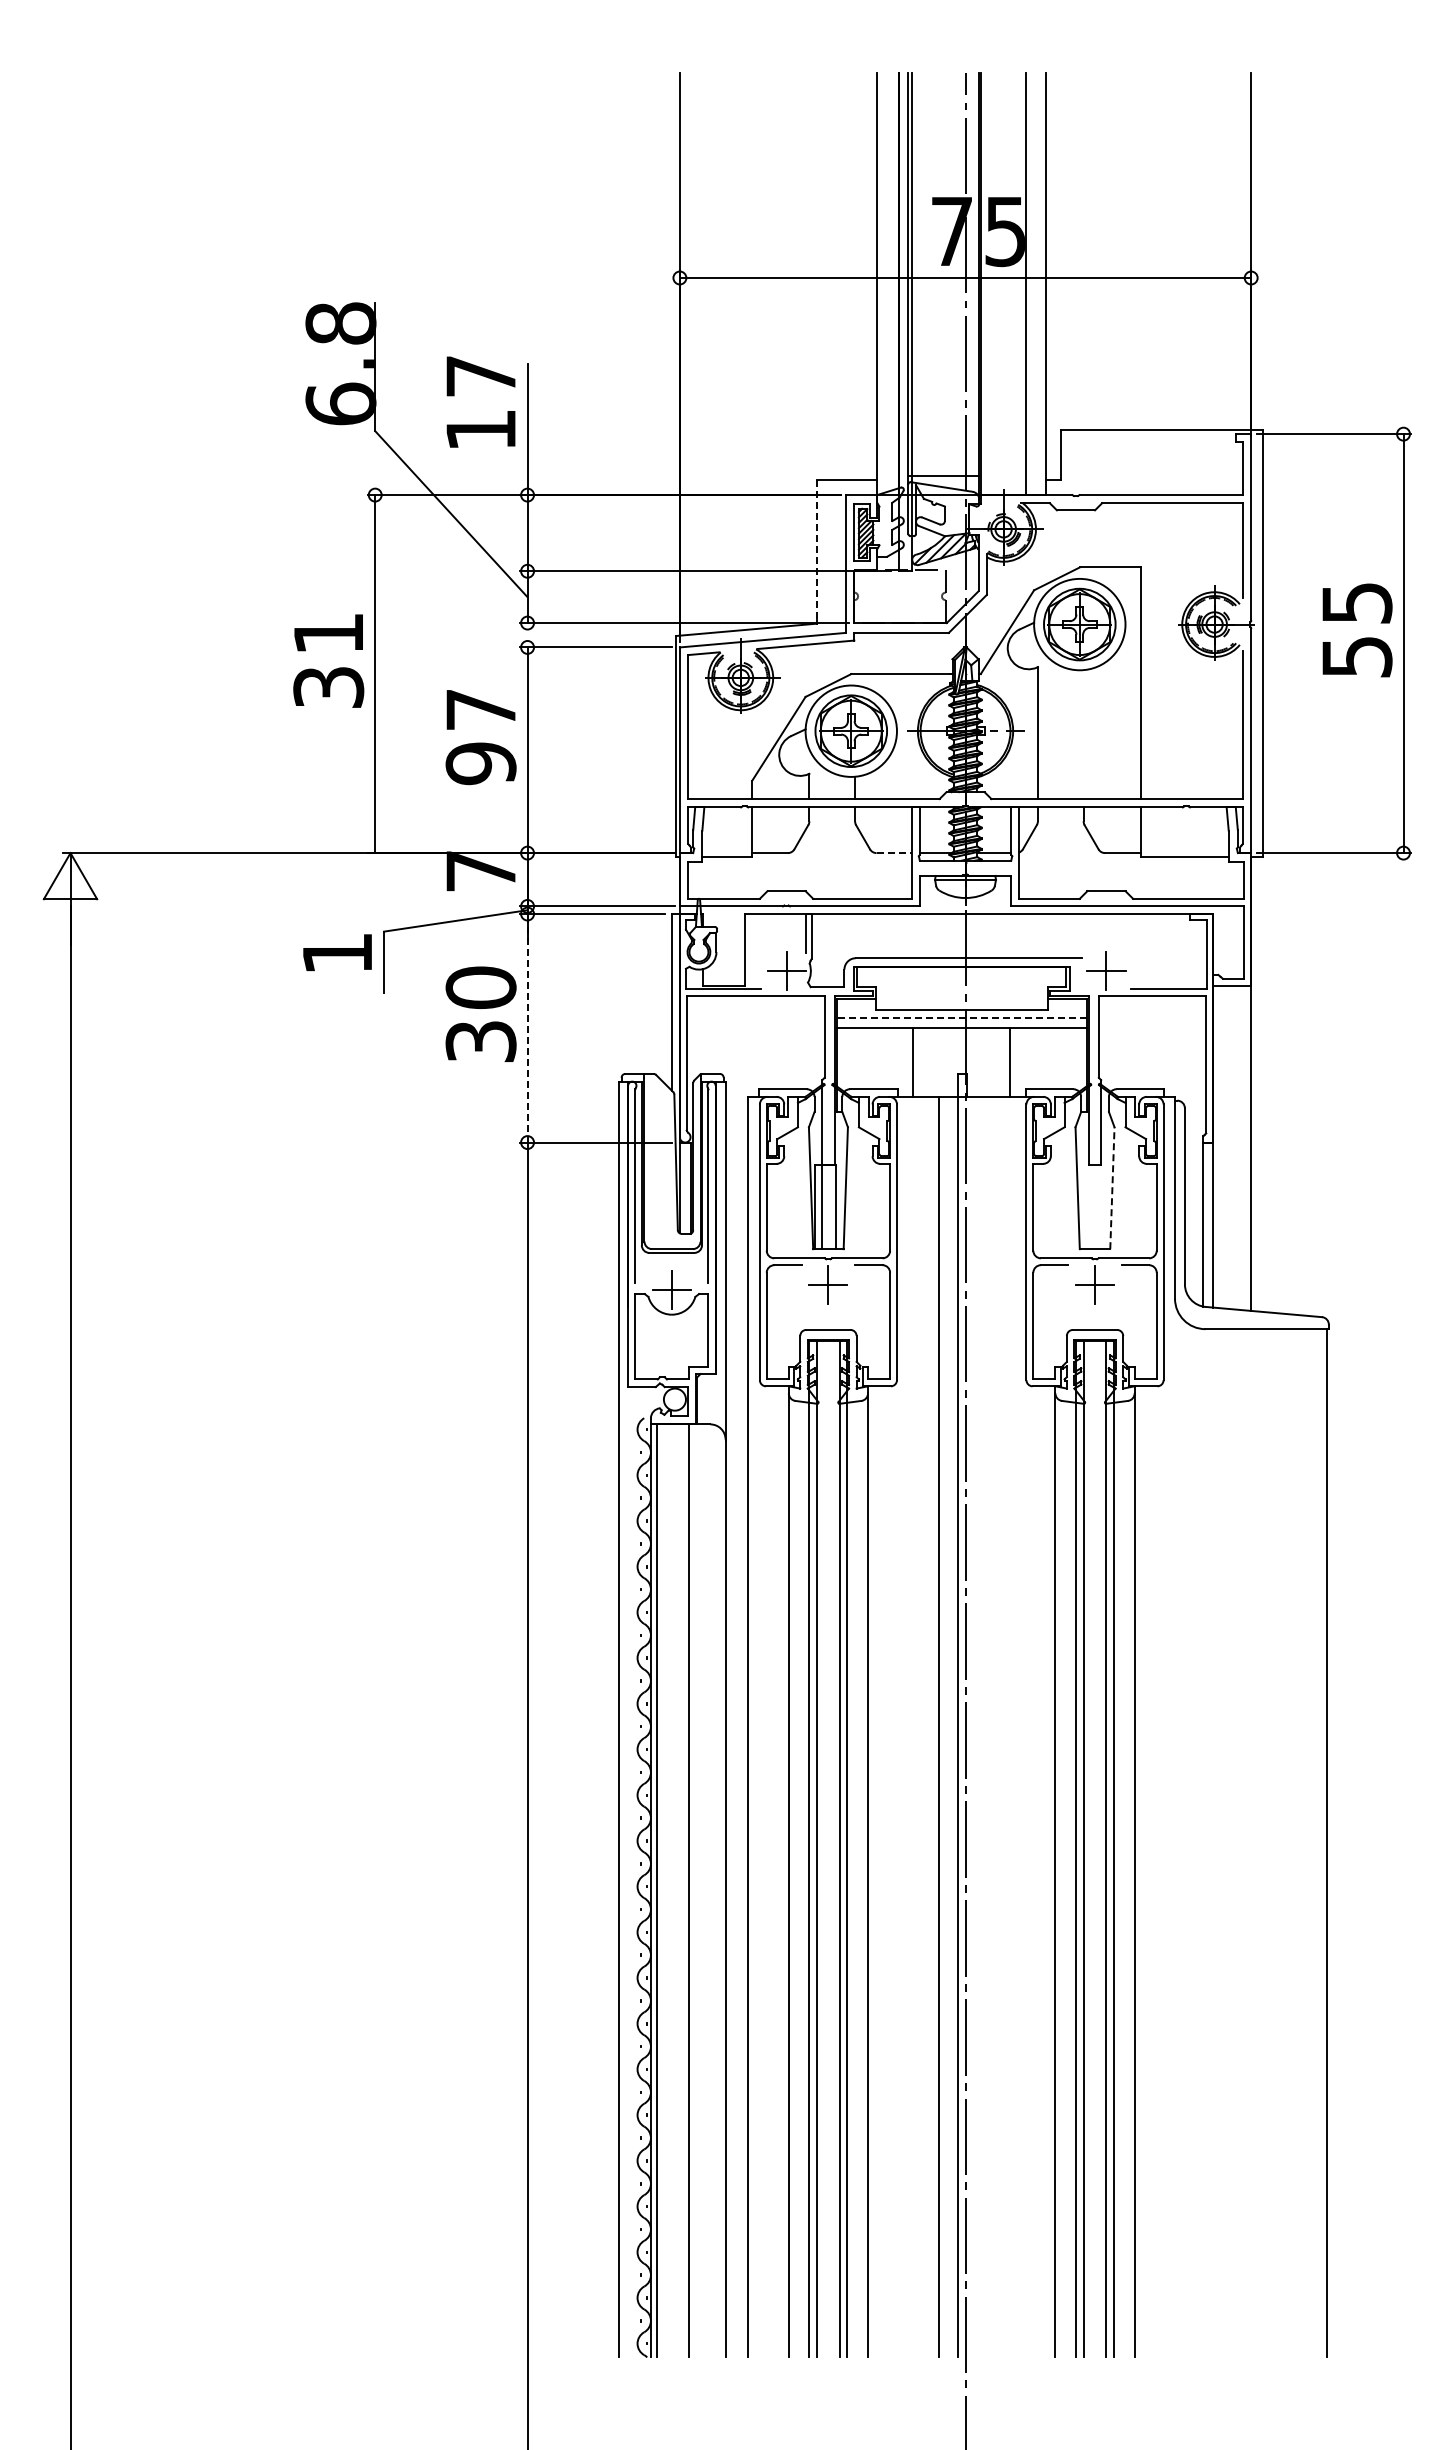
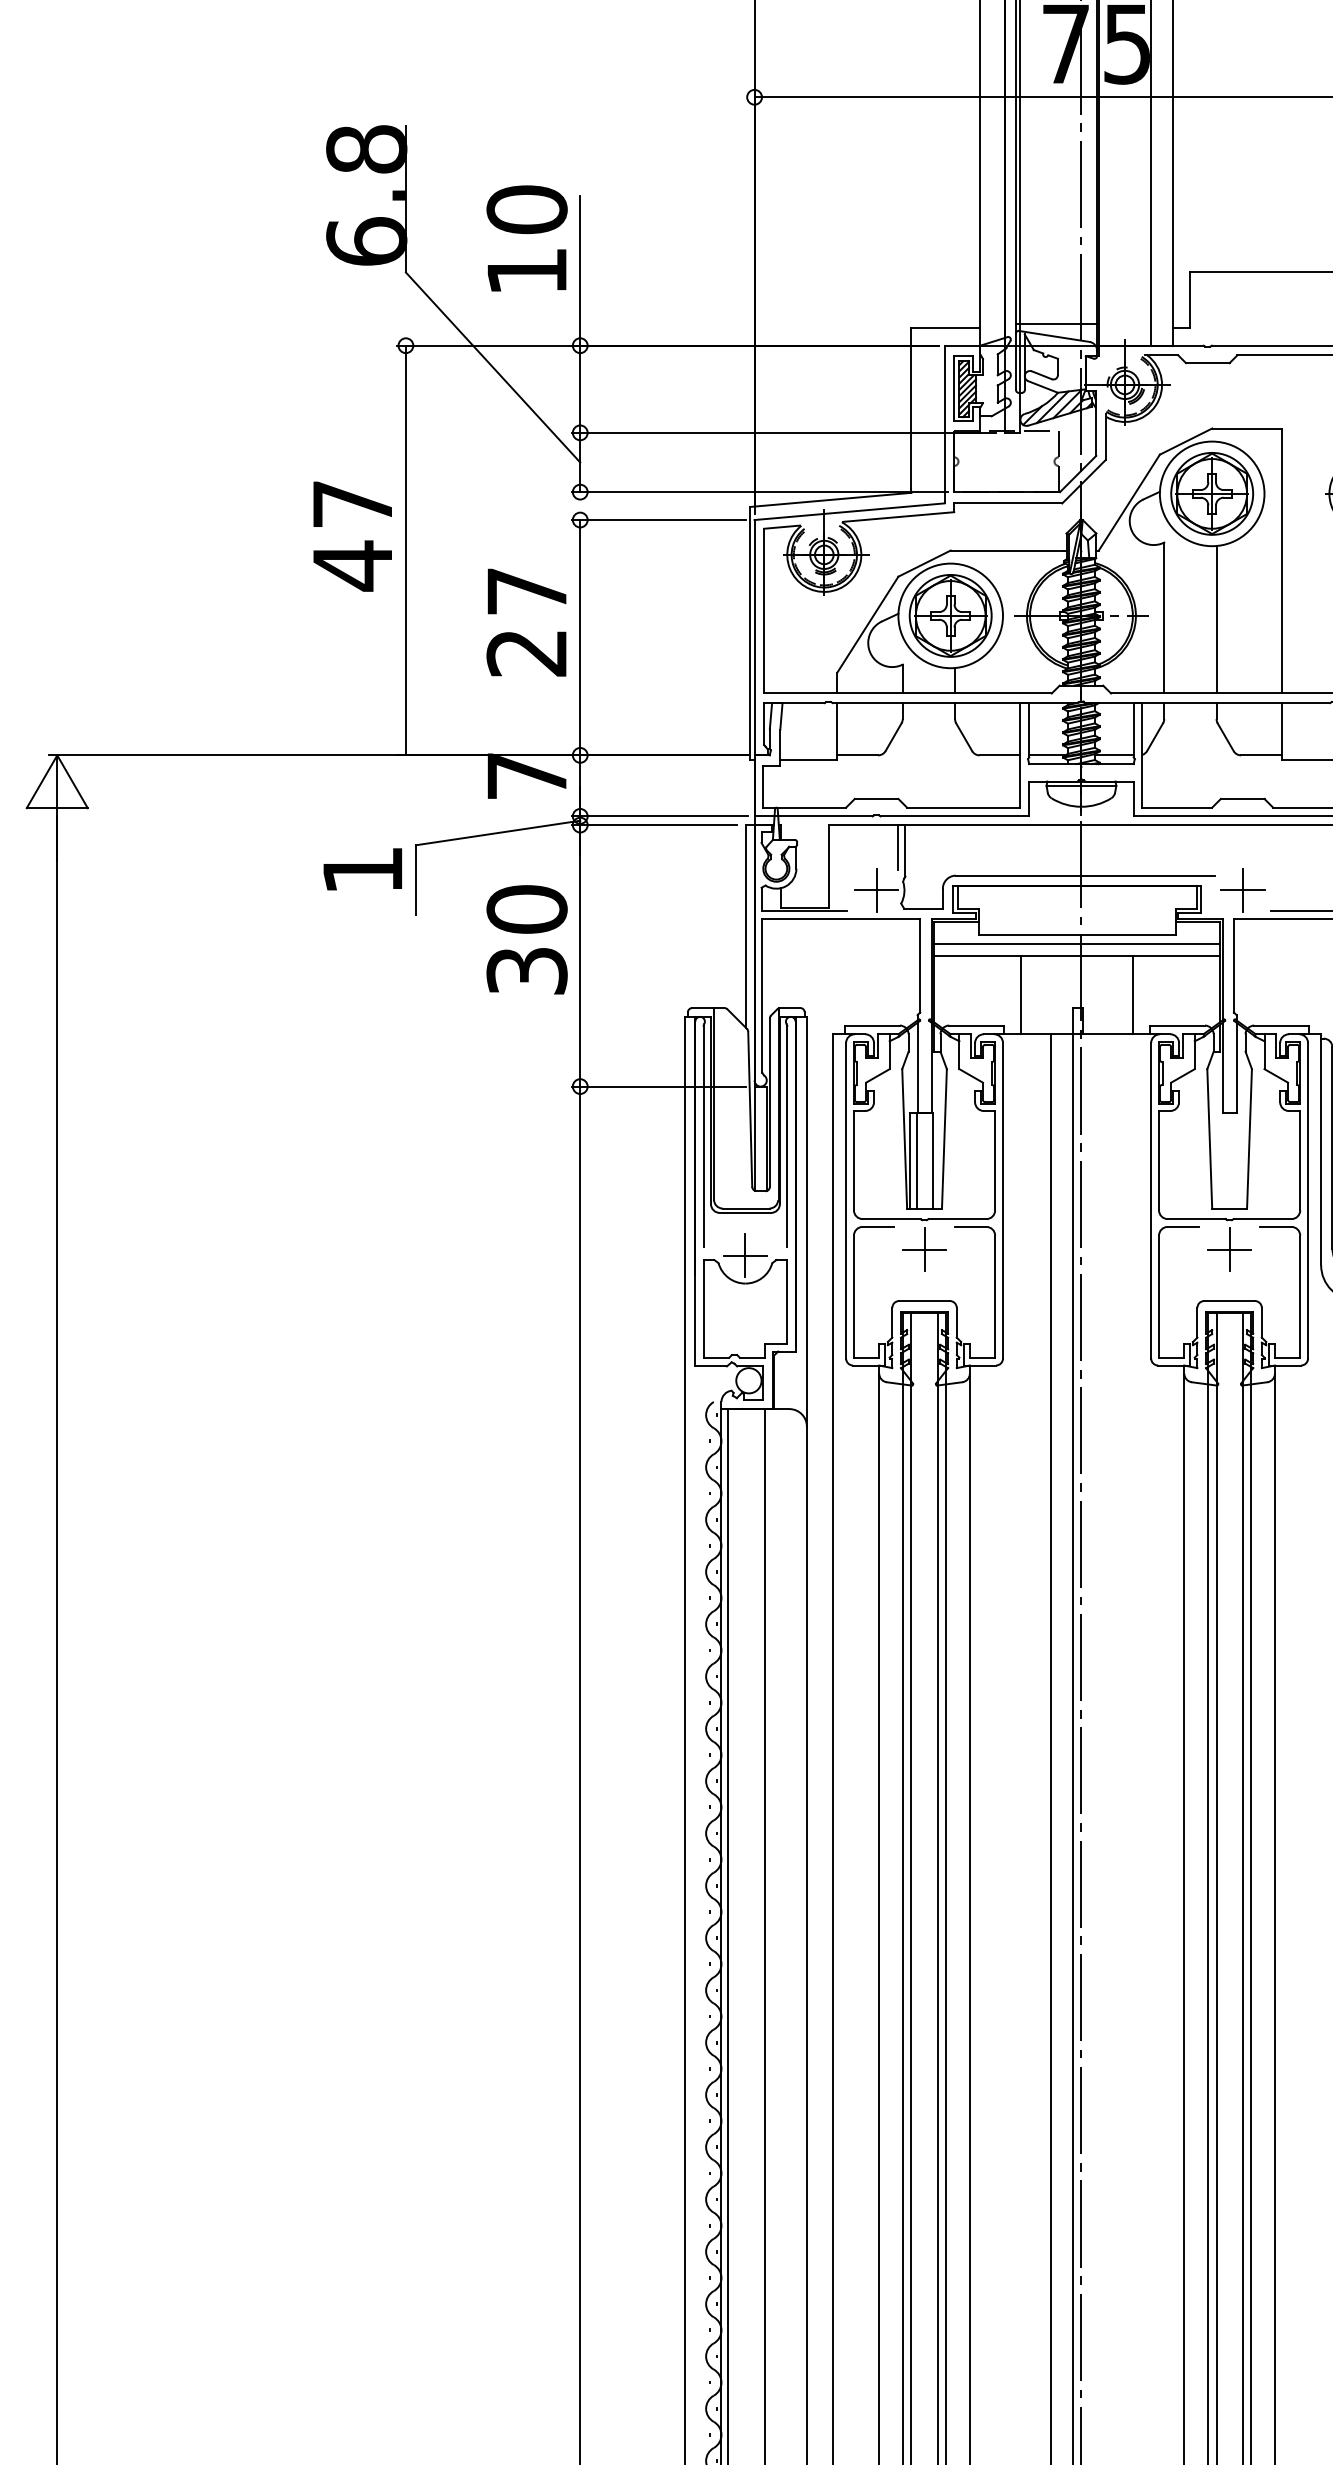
text: (480, 376) -> (526, 209), 17 -> 10
line: (817, 550) -> (912, 409), dashed -> solid
text: (328, 661) -> (352, 536), 31 -> 47
line: (1083, 734) -> (1216, 619), added
text: (480, 763) -> (526, 652), 97 -> 27
line: (894, 853) -> (1000, 755), dashed -> solid
line: (961, 1017) -> (1076, 943), dashed -> solid
line: (527, 1027) -> (580, 954), dashed -> solid
line: (1112, 1188) -> (1249, 1139), dashed -> solid

